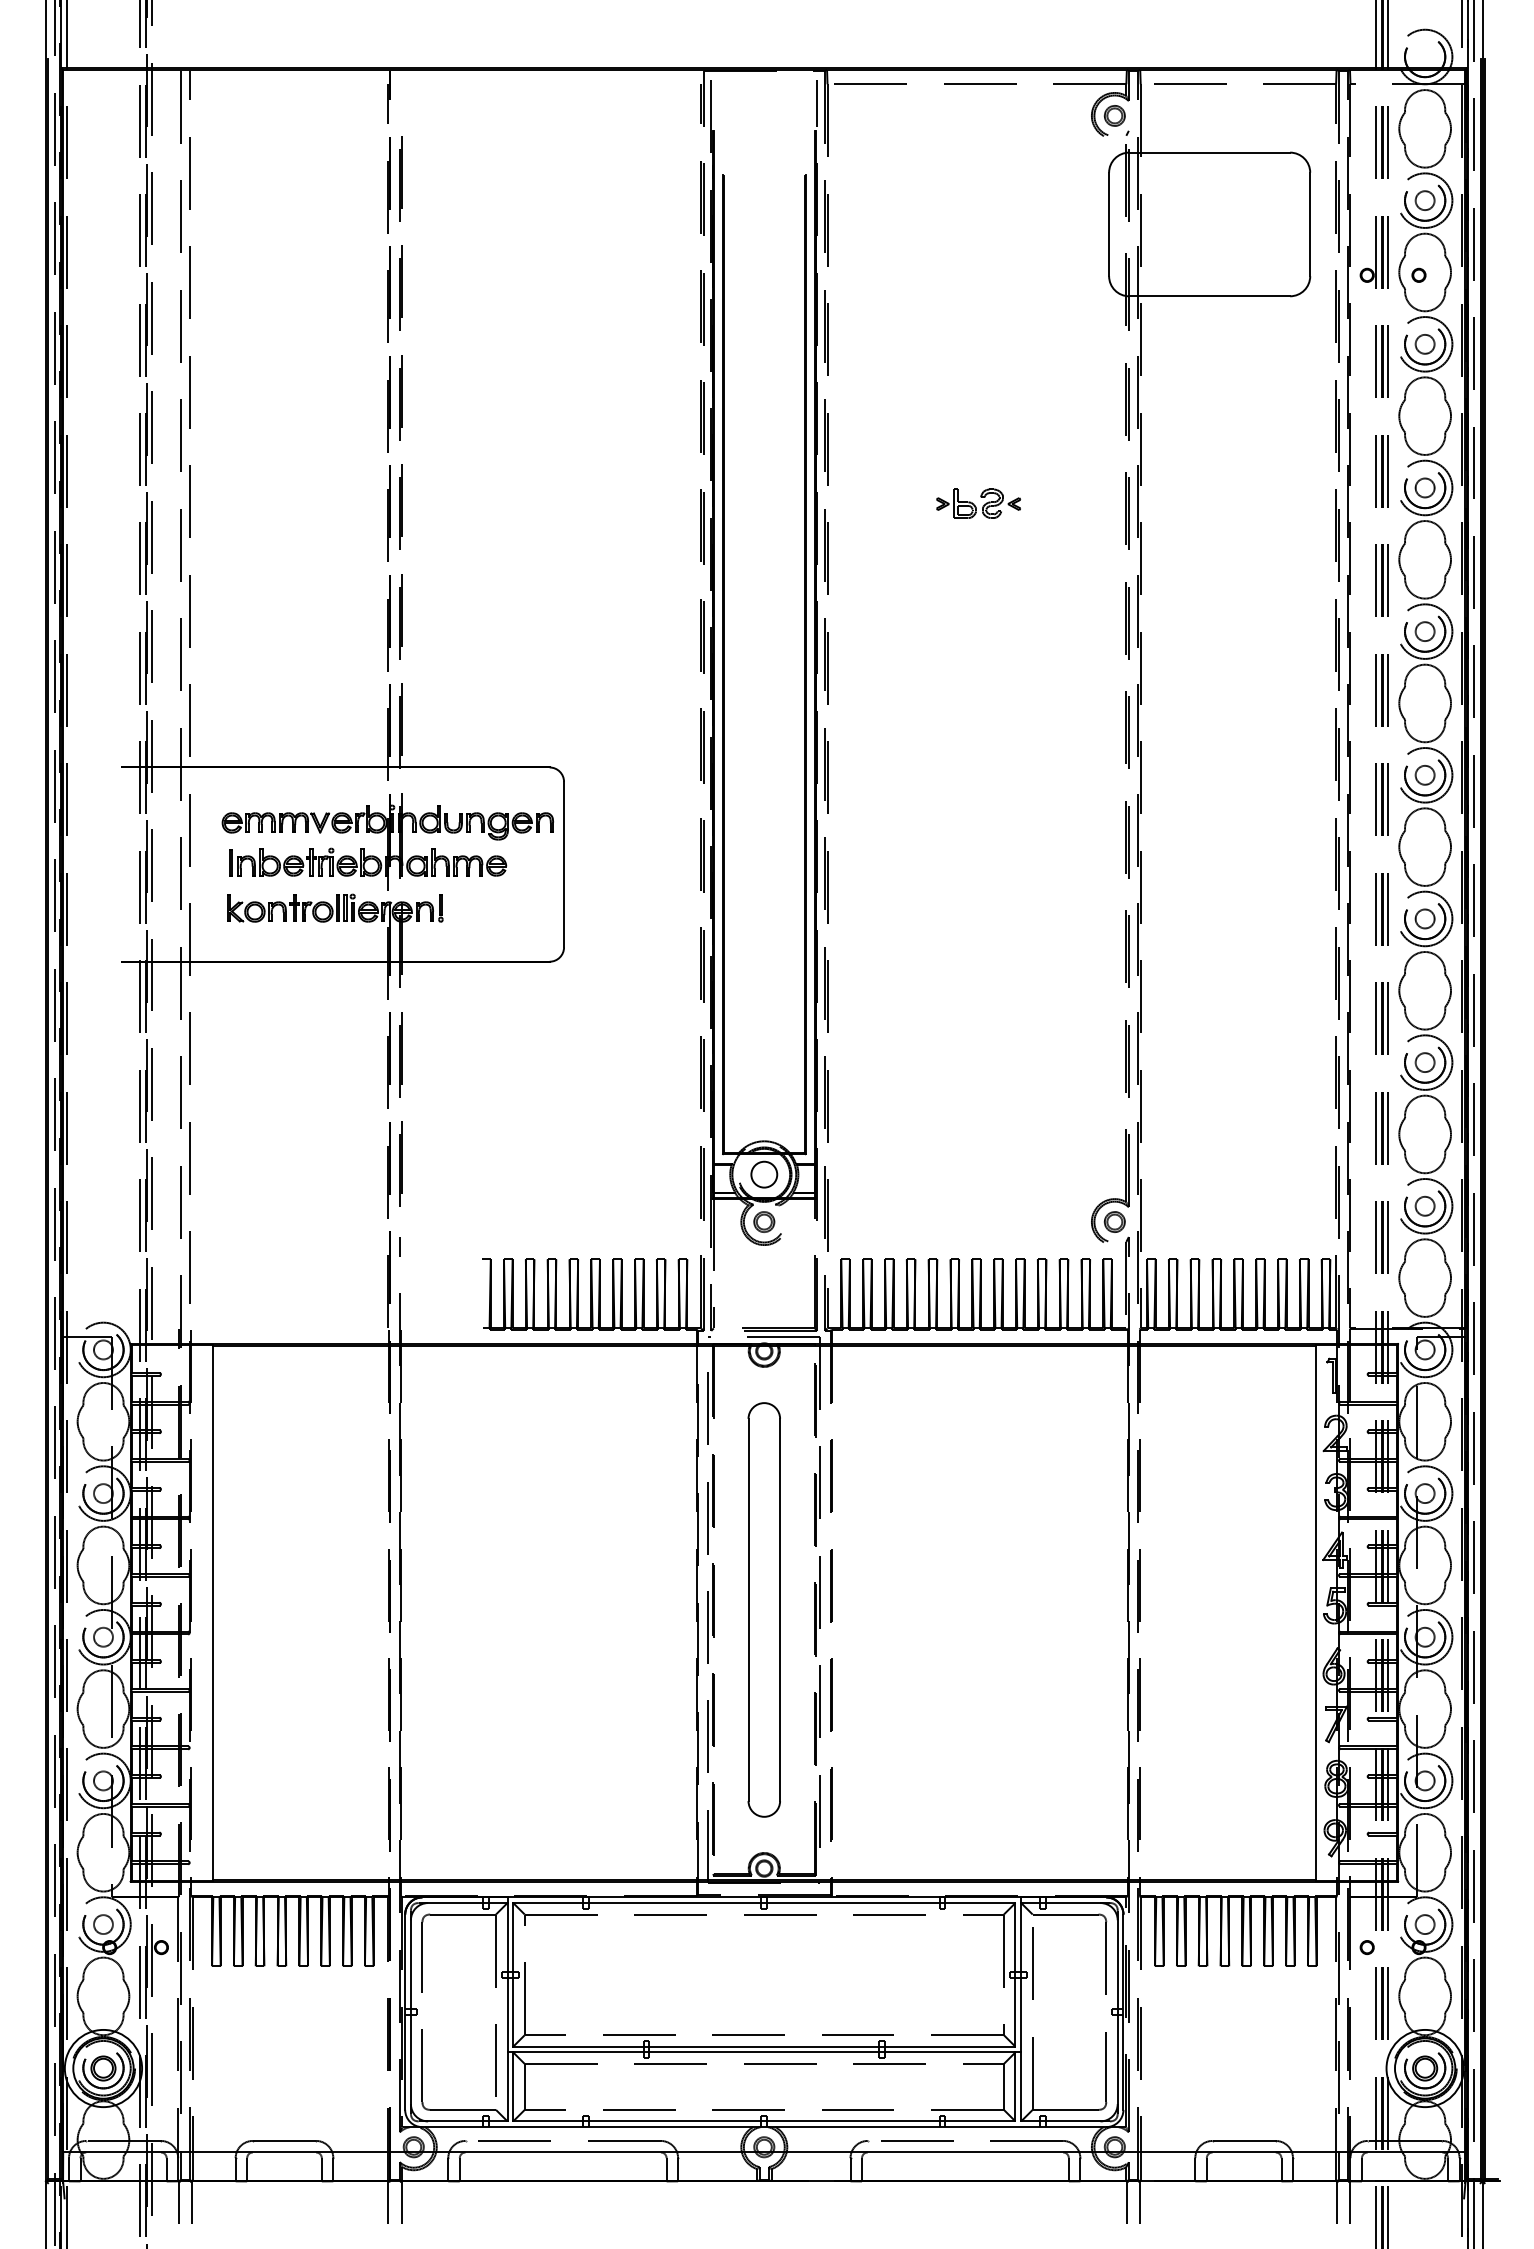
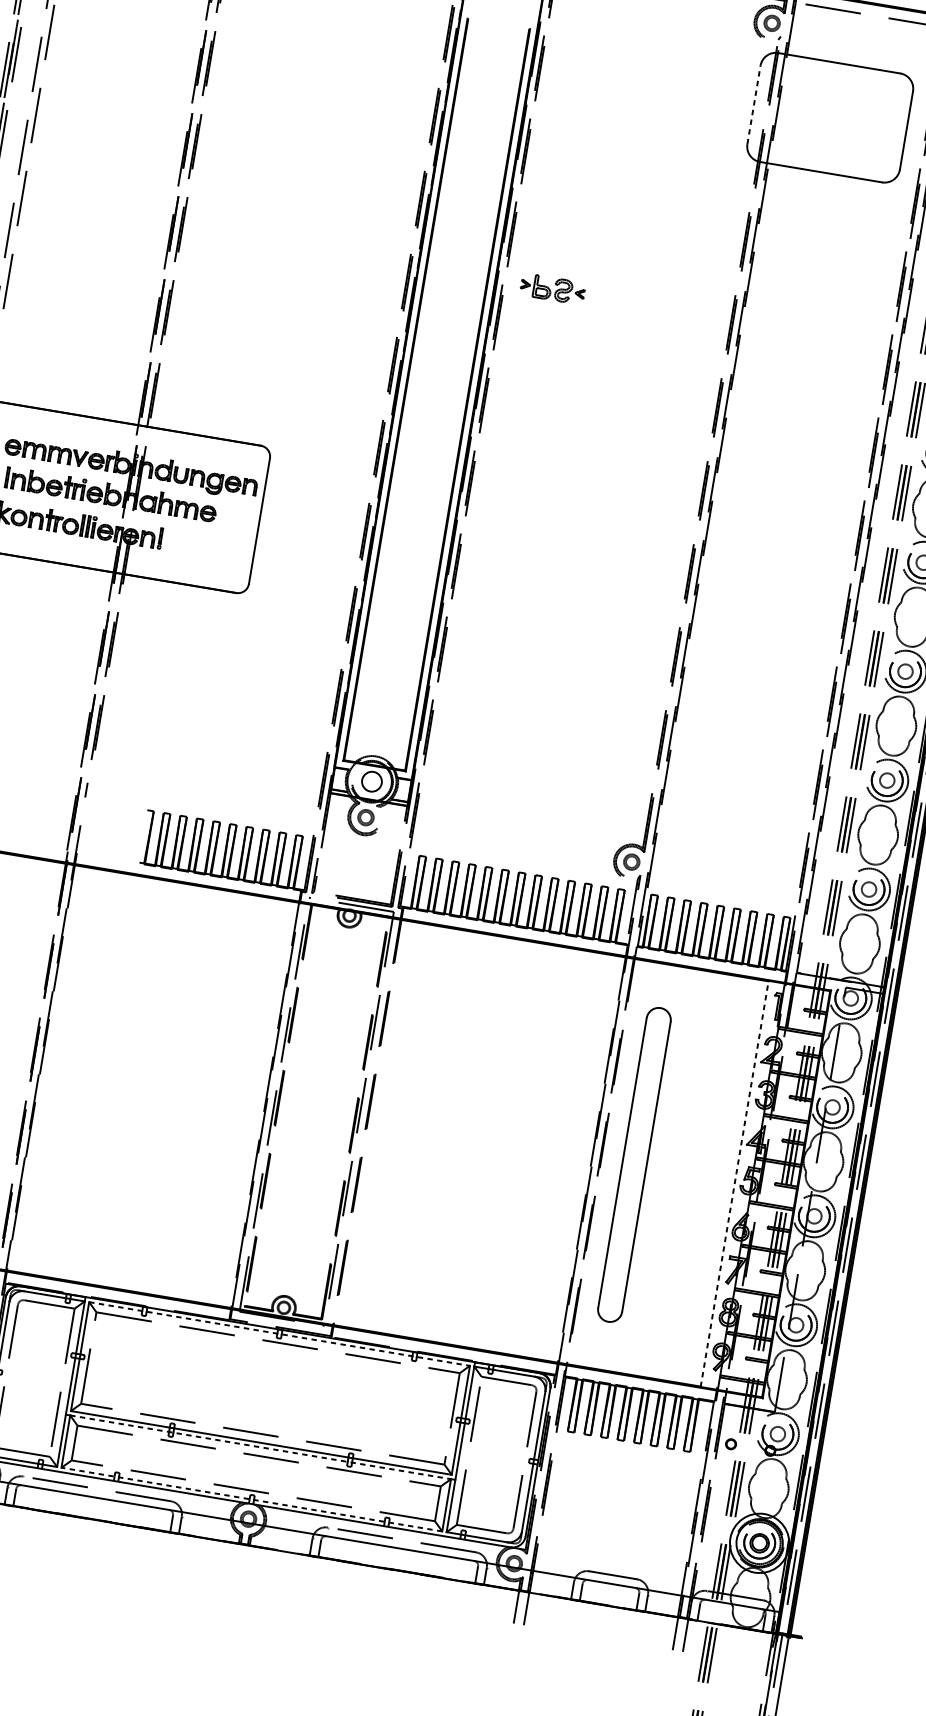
line: (1109, 224) -> (754, 105), solid -> dashed
part: (978, 503) -> (552, 288), moved
part: (763, 1609) -> (633, 1164), moved
line: (1315, 1612) -> (734, 1183), solid -> dashed
line: (764, 1903) -> (279, 1334), solid -> dashed
line: (764, 2052) -> (260, 1447), solid -> dashed
line: (763, 2121) -> (251, 1499), solid -> dashed

